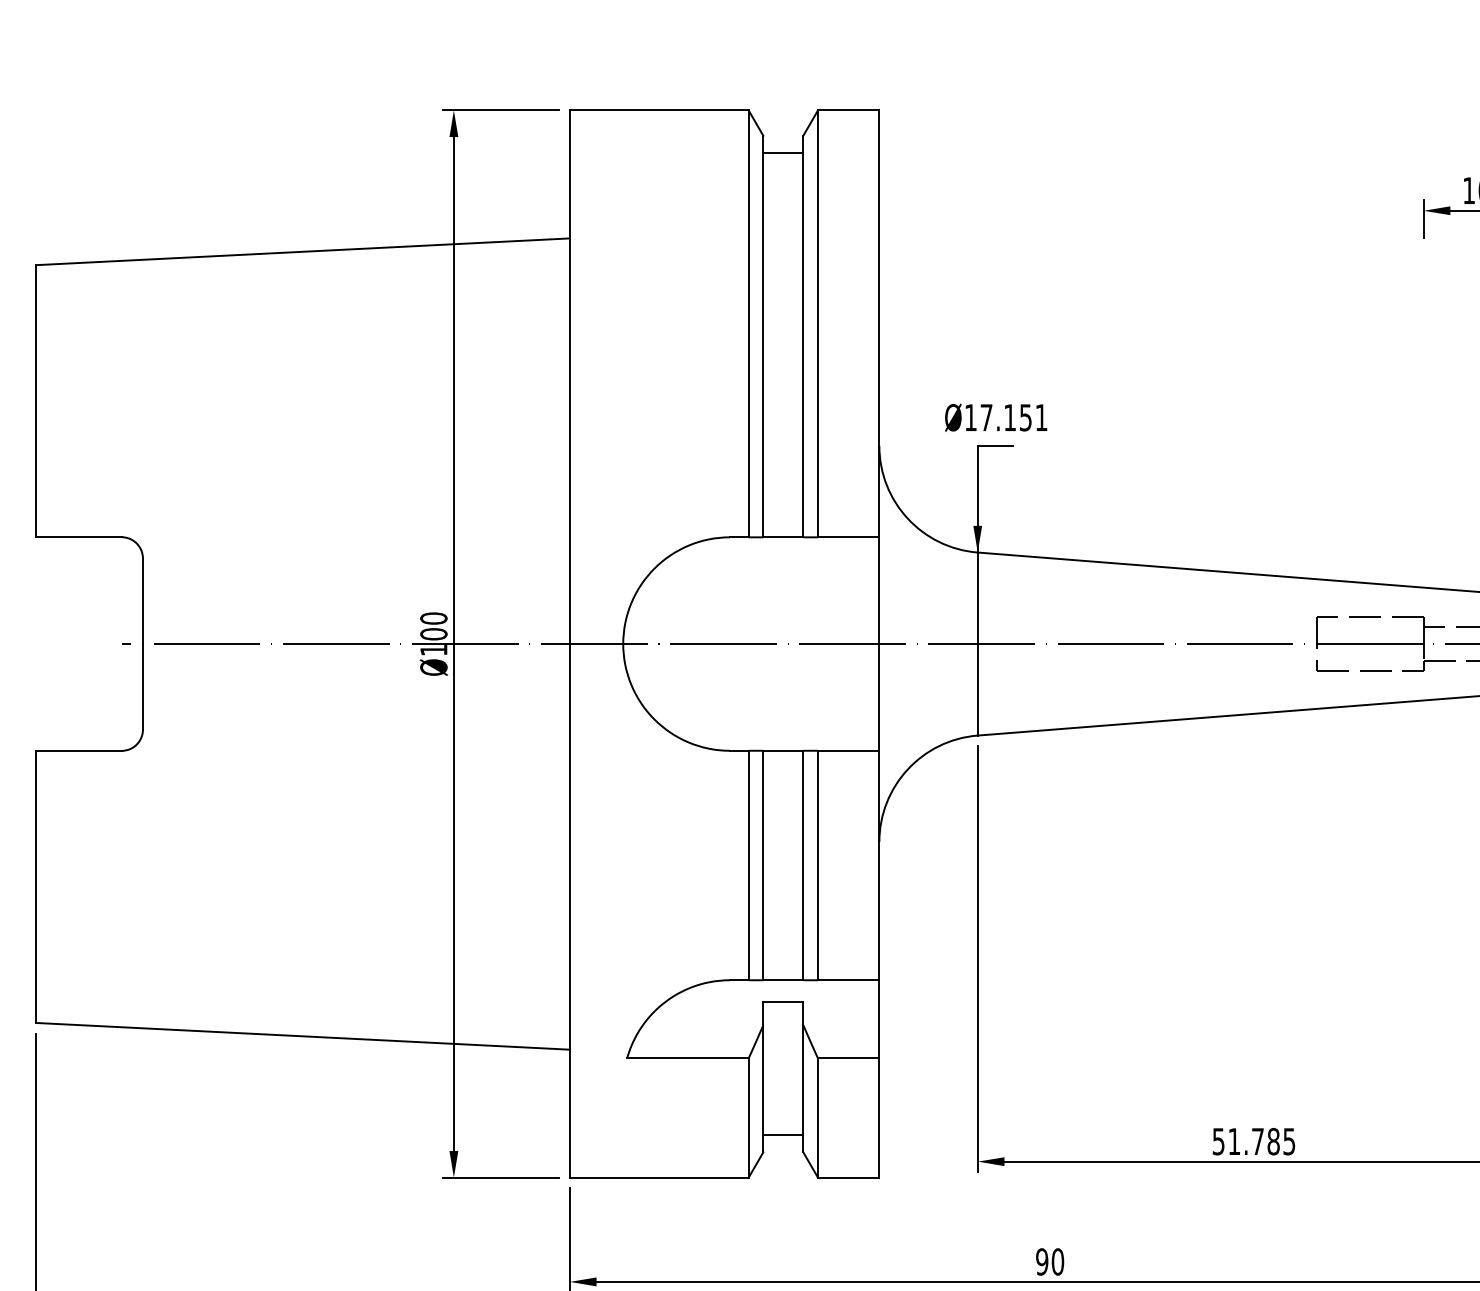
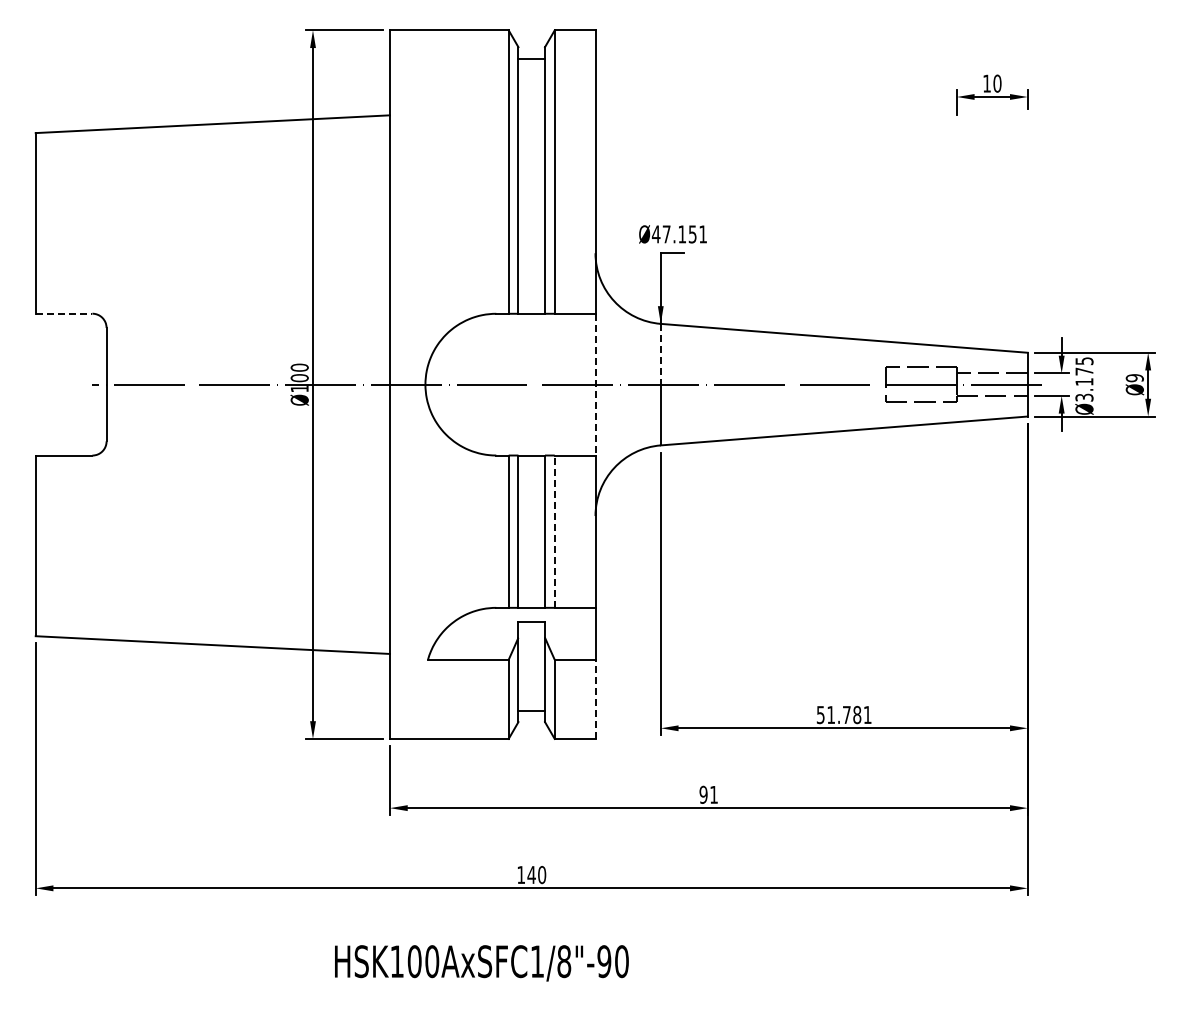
text: (969, 417) -> (655, 234), 17.151 -> 47.151
line: (79, 536) -> (64, 313), solid -> dashed
line: (977, 598) -> (660, 354), solid -> dashed
line: (879, 643) -> (595, 384), solid -> dashed
line: (817, 865) -> (554, 531), solid -> dashed
line: (879, 1118) -> (595, 699), solid -> dashed
text: (1289, 1142) -> (867, 715), 51.785 -> 51.781
text: (1058, 1261) -> (714, 794), 90 -> 91

